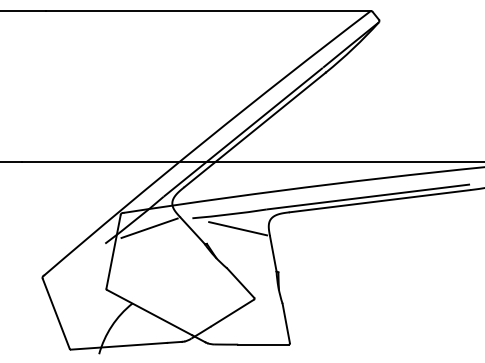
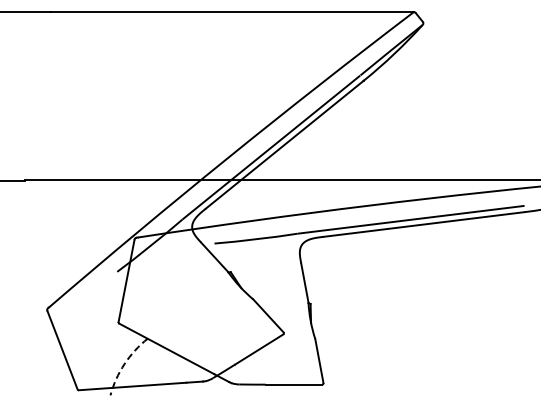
line: (149, 228) -> (166, 254), removed
line: (238, 228) -> (265, 254), removed
arc: (111, 326) -> (124, 364), solid -> dashed

